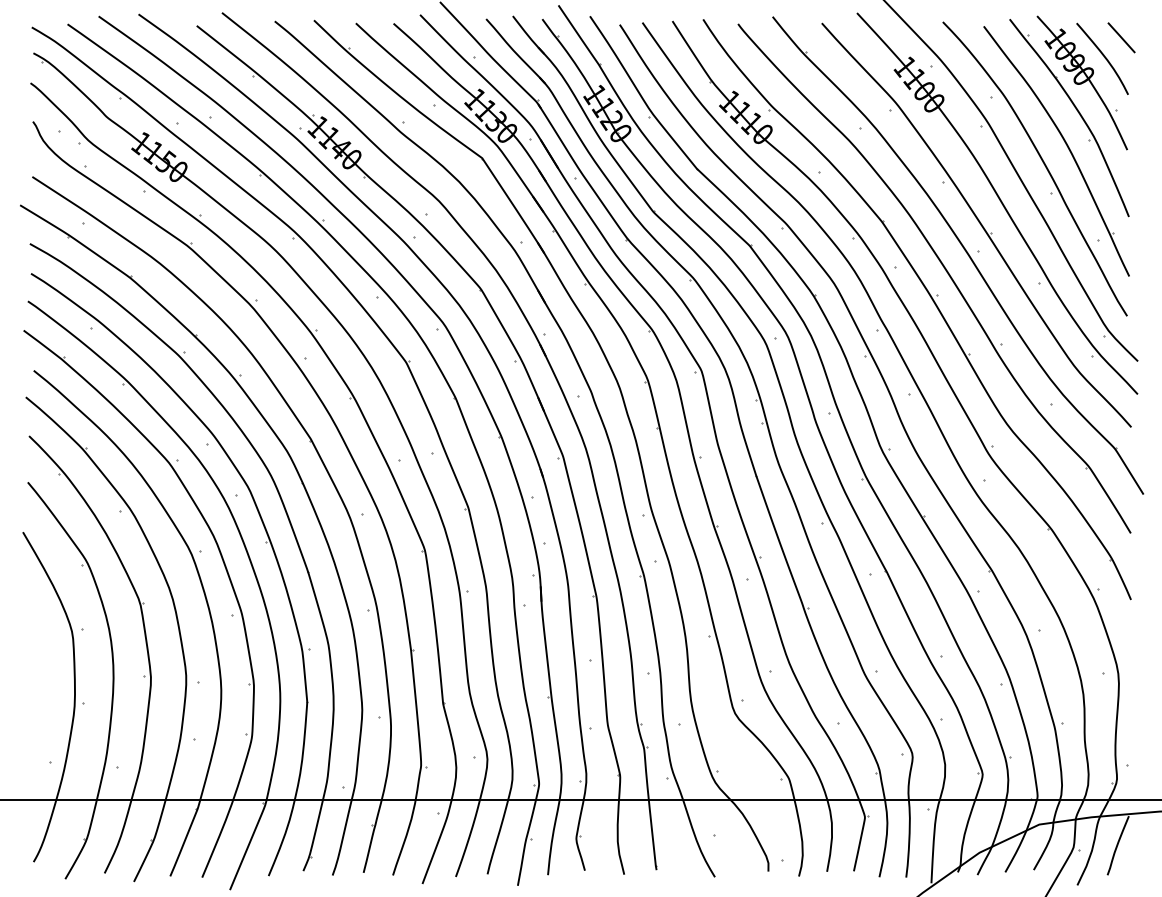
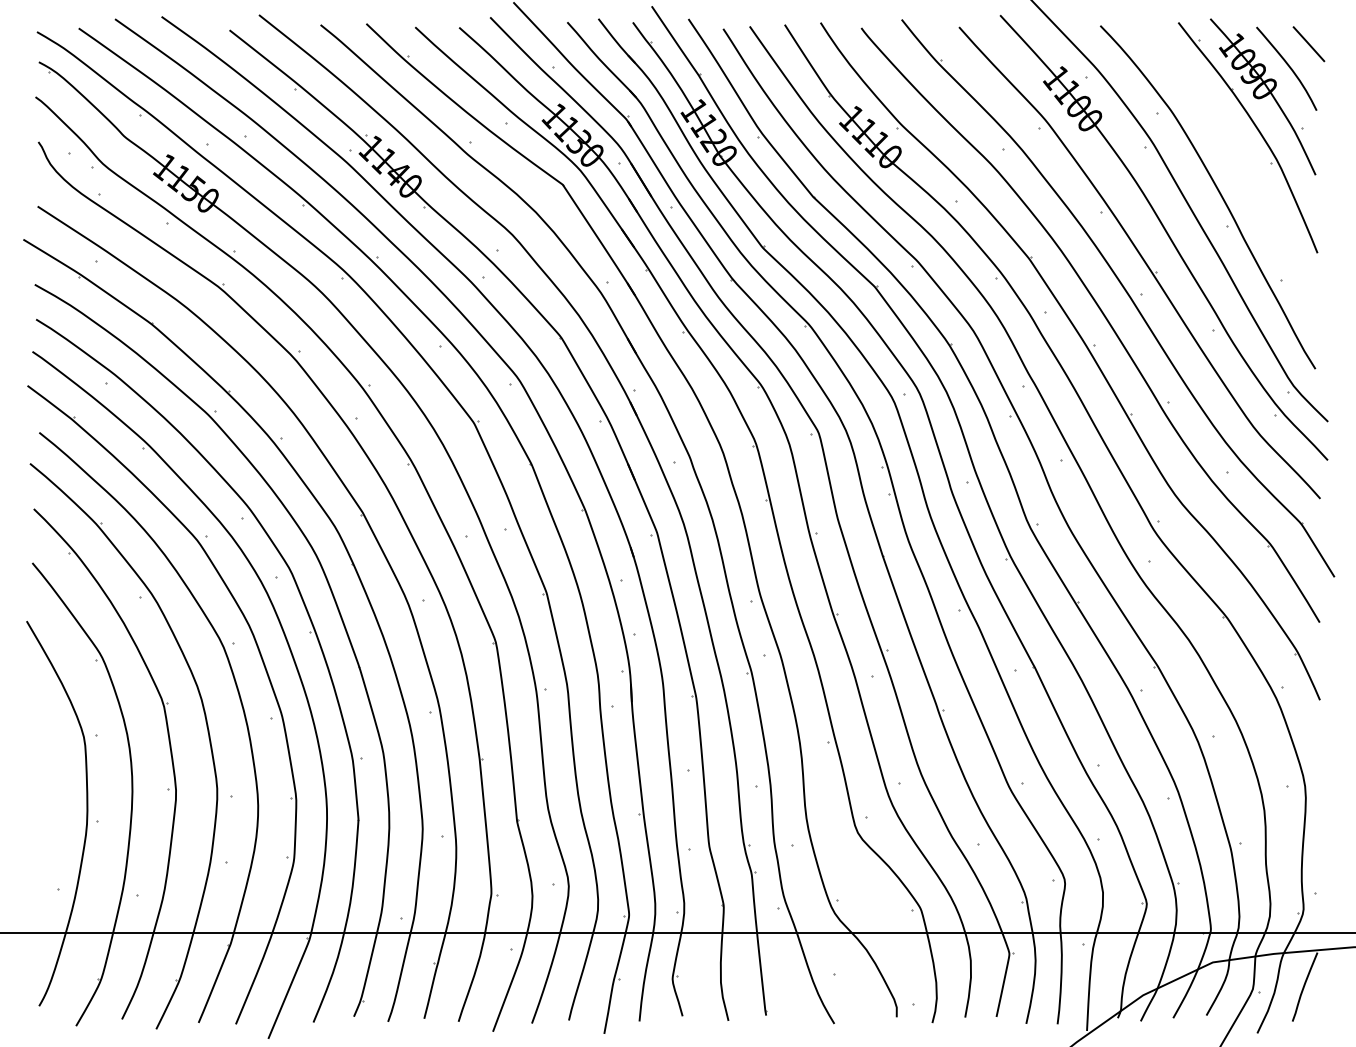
part: (1065, 144) -> (1243, 168), removed

